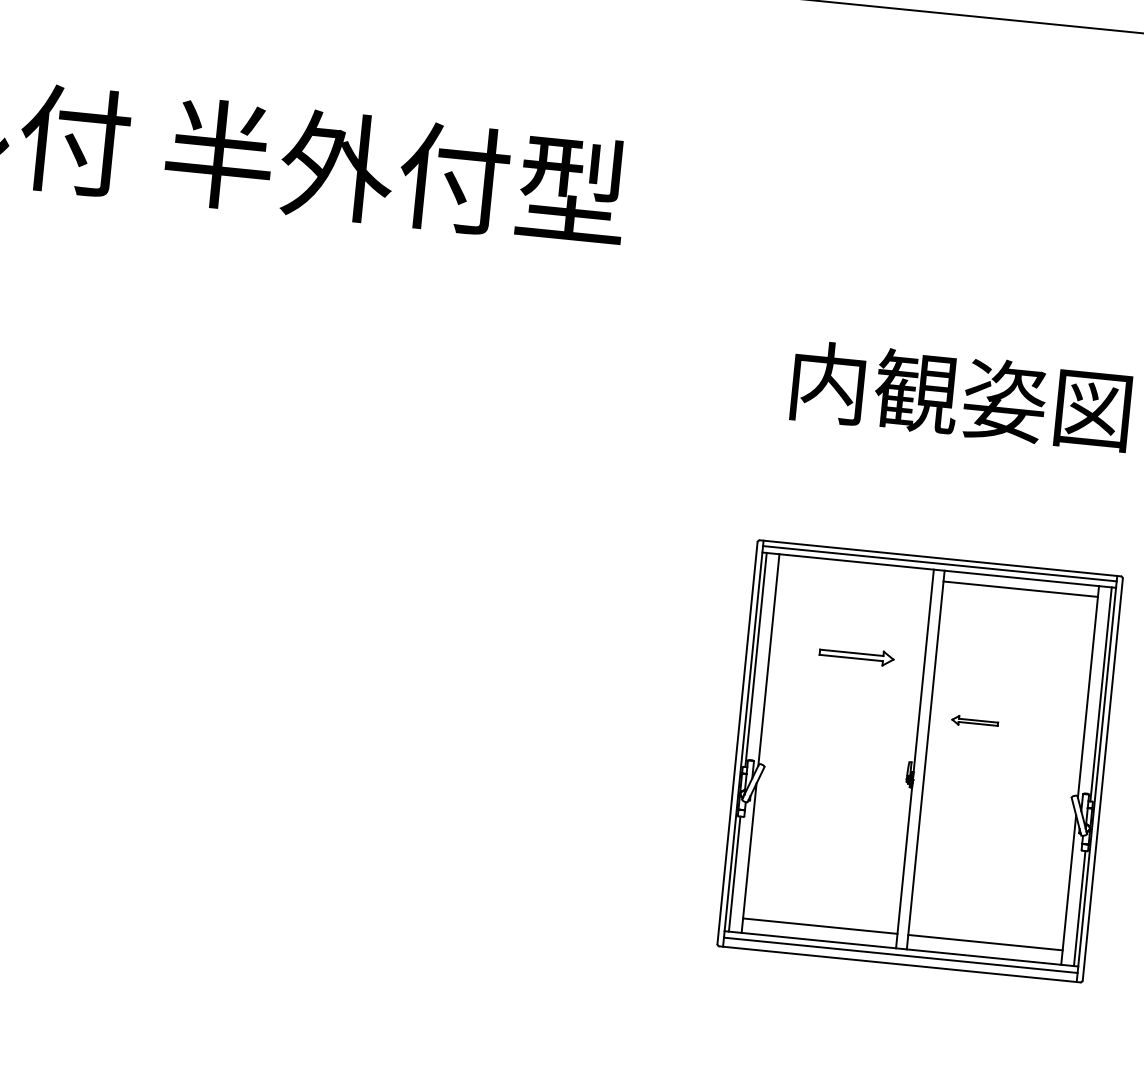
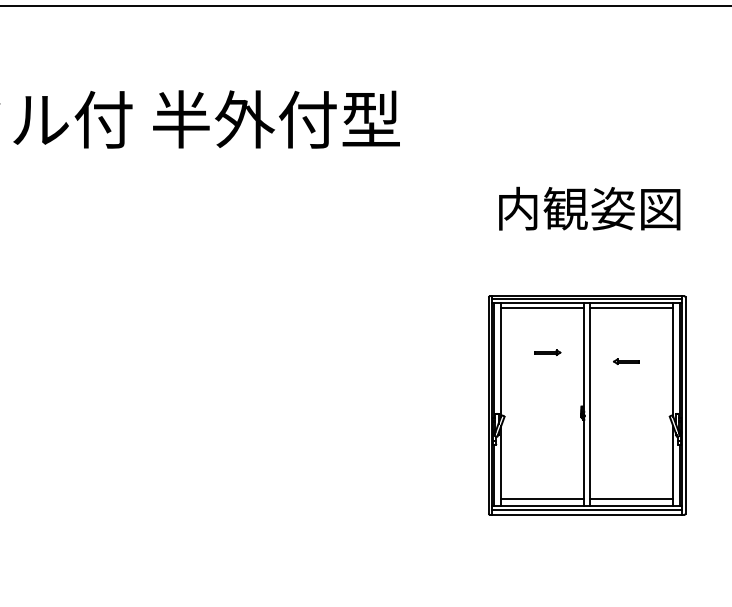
line: (855, 572) -> (542, 308), added
part: (856, 655) -> (547, 352), size x0.62
part: (975, 721) -> (626, 361), moved

